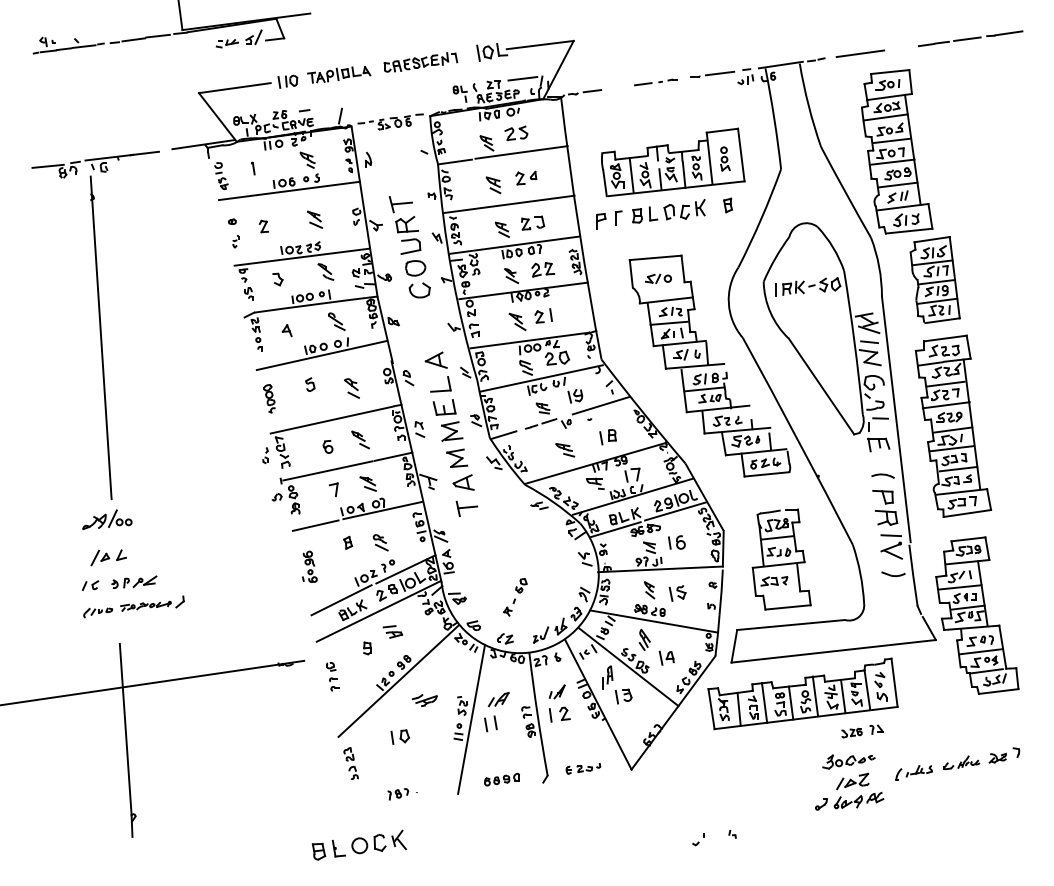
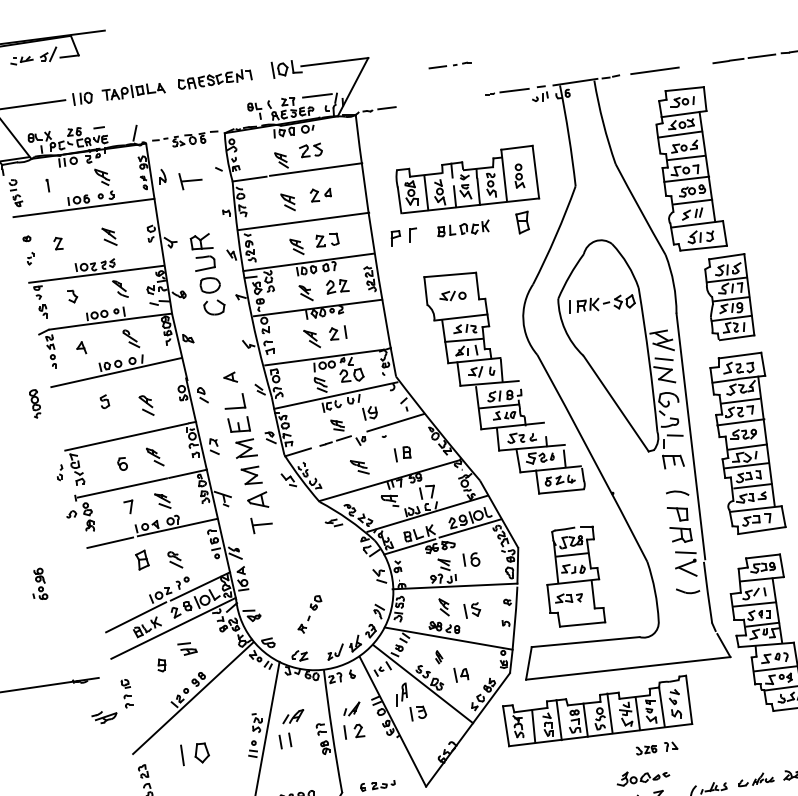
part: (655, 82) -> (450, 65), moved
part: (400, 204) -> (190, 181), moved
part: (727, 205) -> (522, 222), size x1.6
part: (668, 211) -> (463, 228), size x0.7
part: (435, 359) -> (230, 376), size x0.6
part: (269, 398) -> (35, 403), moved
part: (348, 542) -> (143, 559), size x1.6
part: (309, 566) -> (40, 583), moved
part: (644, 640) -> (439, 657), size x0.6
part: (424, 700) -> (104, 717), moved
part: (399, 736) -> (194, 753), size x1.6

